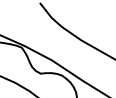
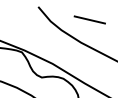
line: (90, 17) -> (89, 19), added

